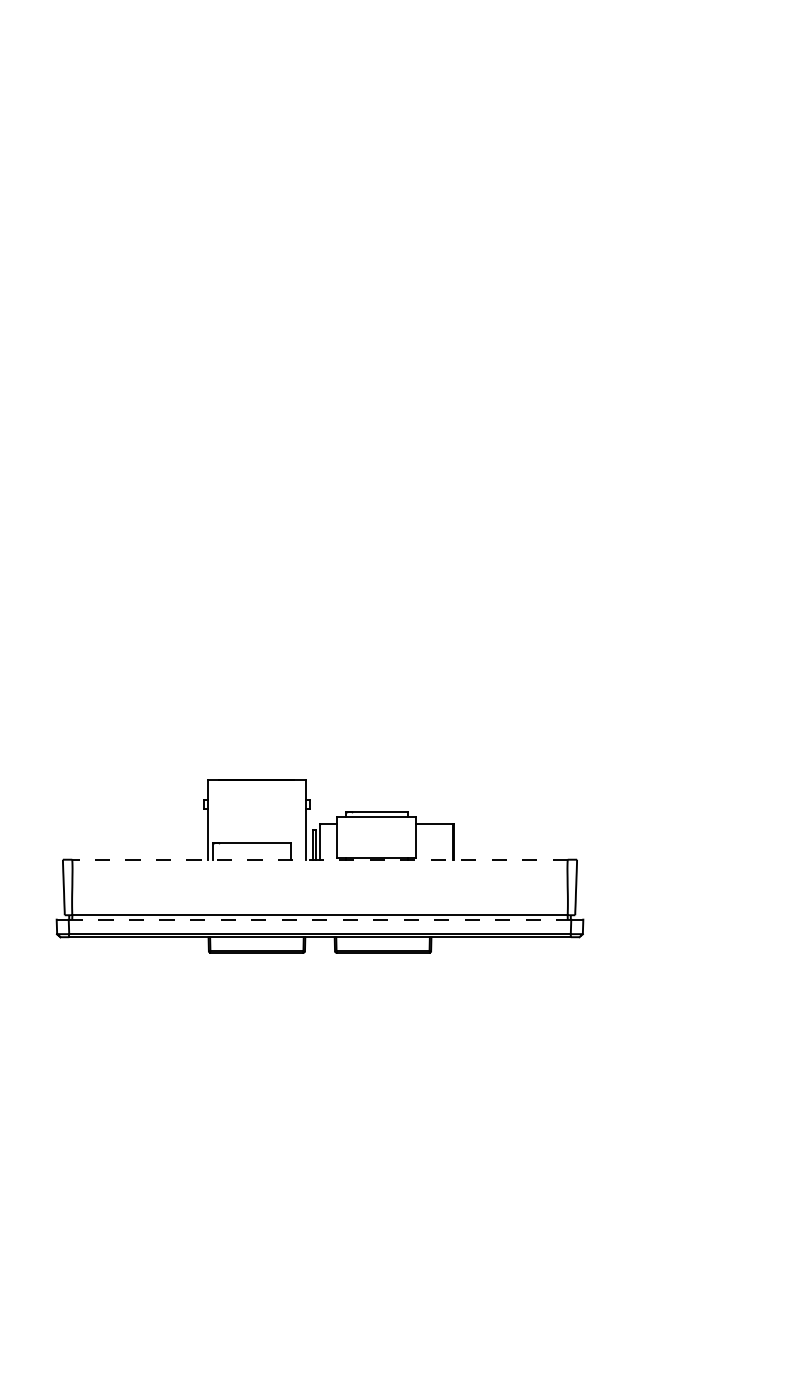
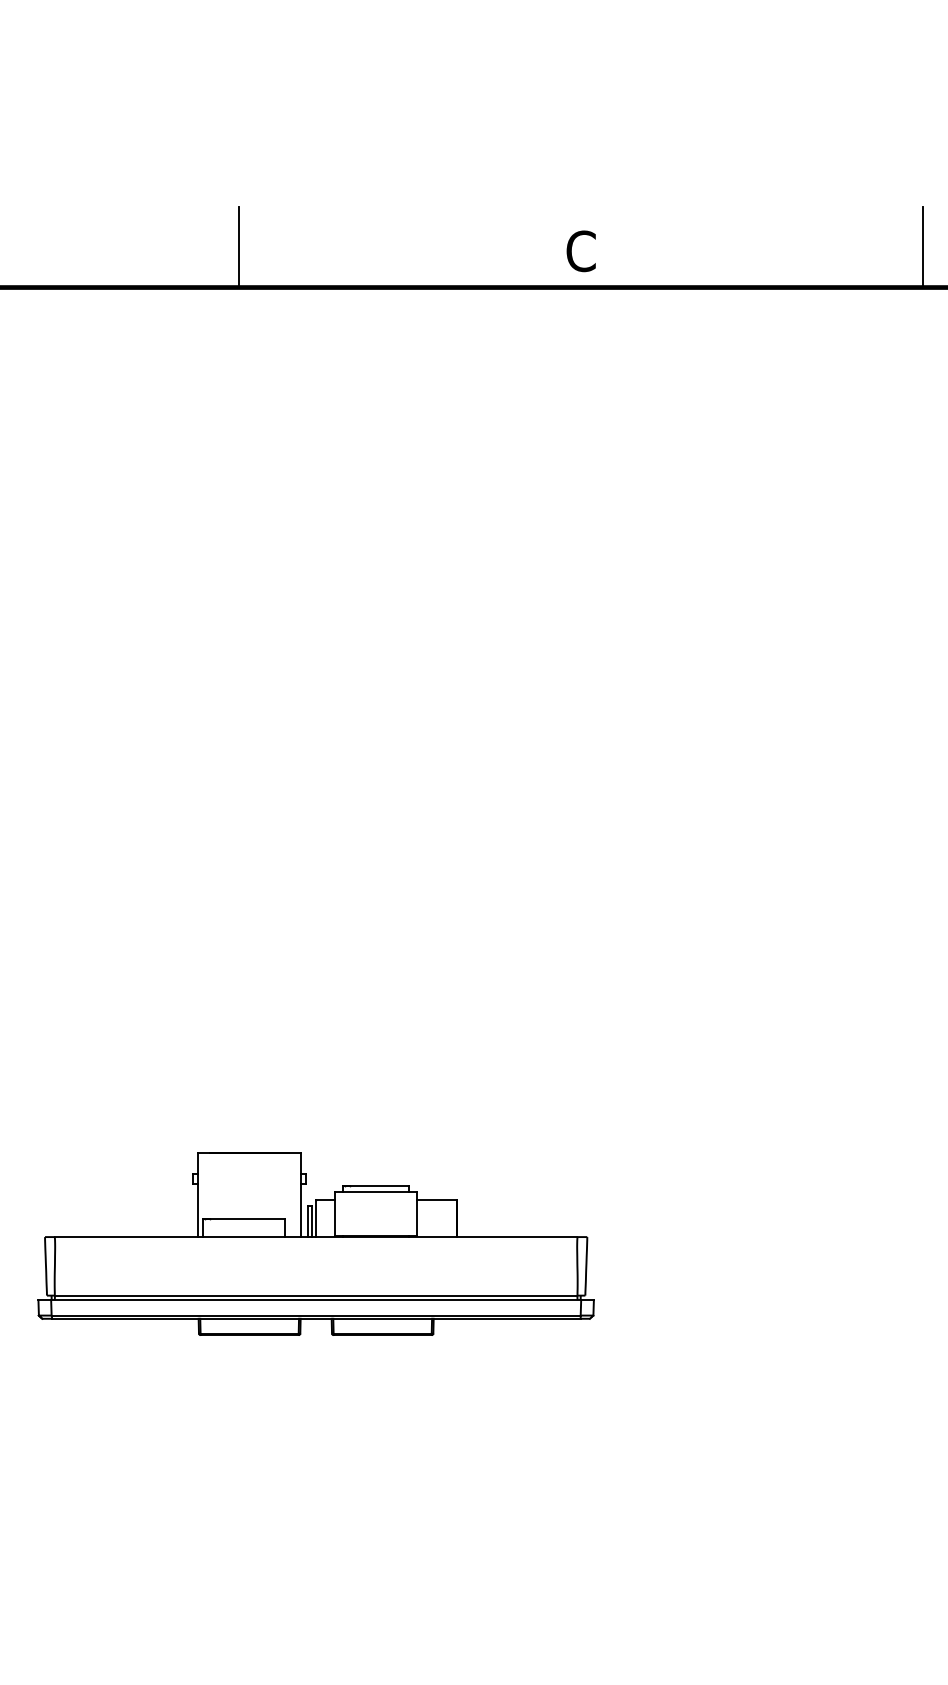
line: (319, 860) -> (315, 1237), dashed -> solid
line: (319, 919) -> (315, 1300), dashed -> solid

